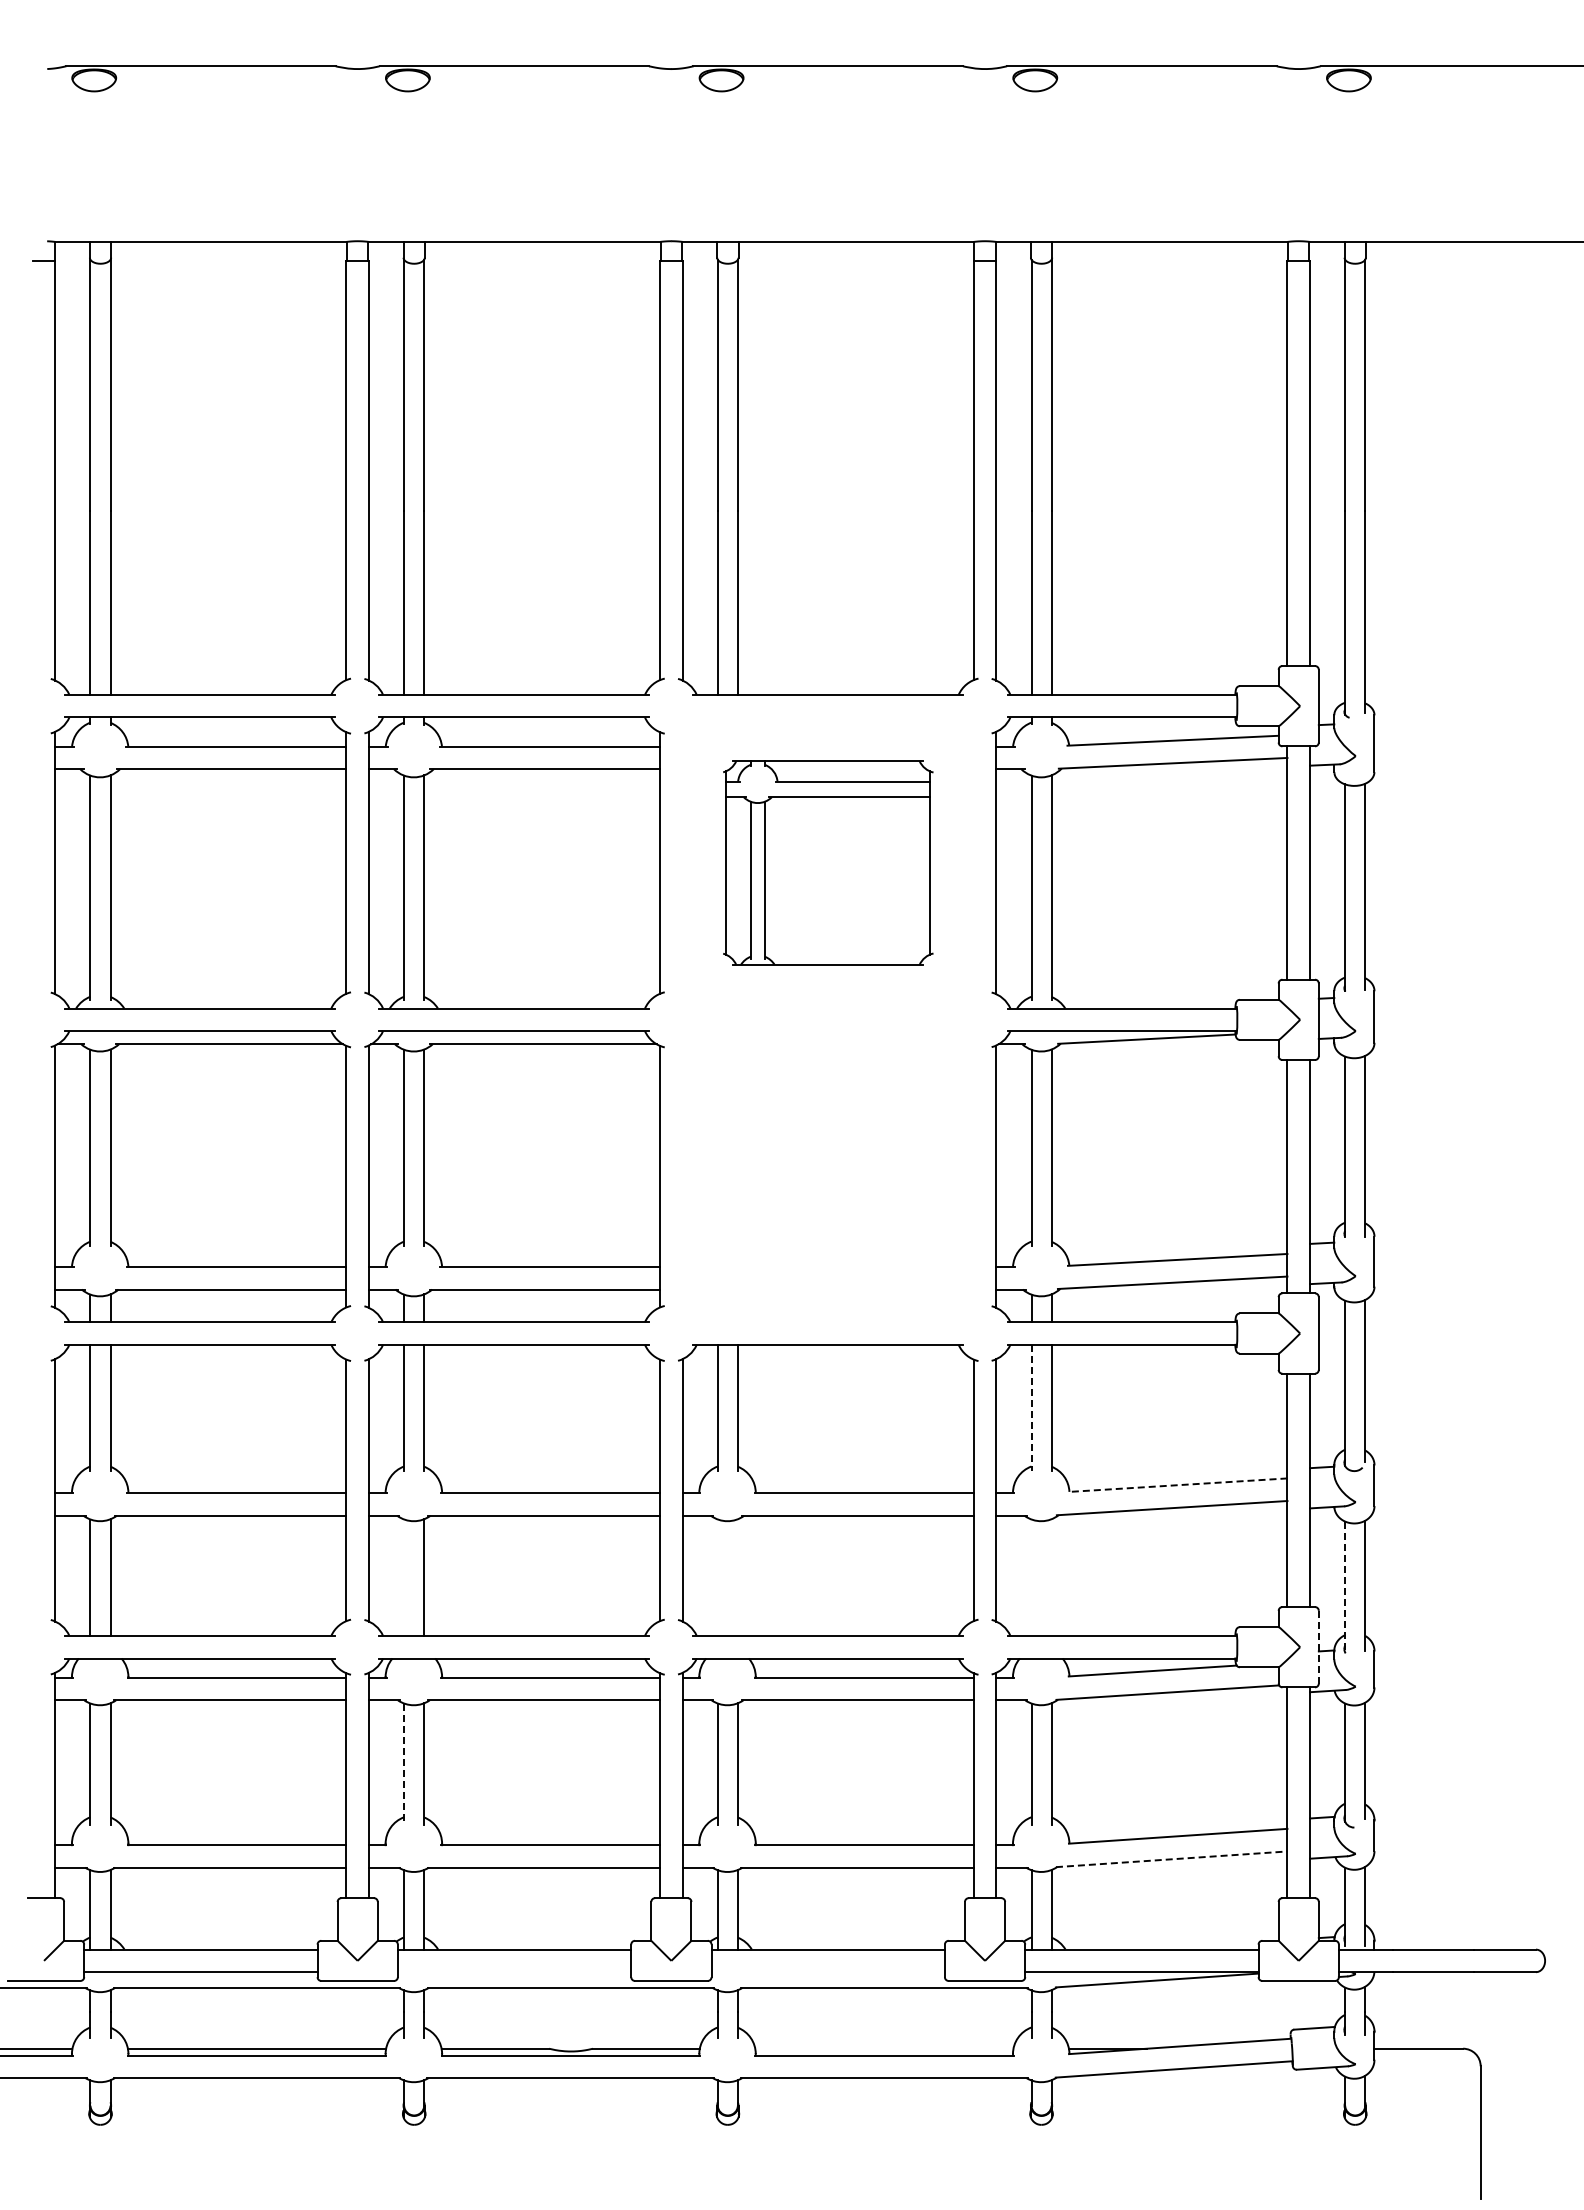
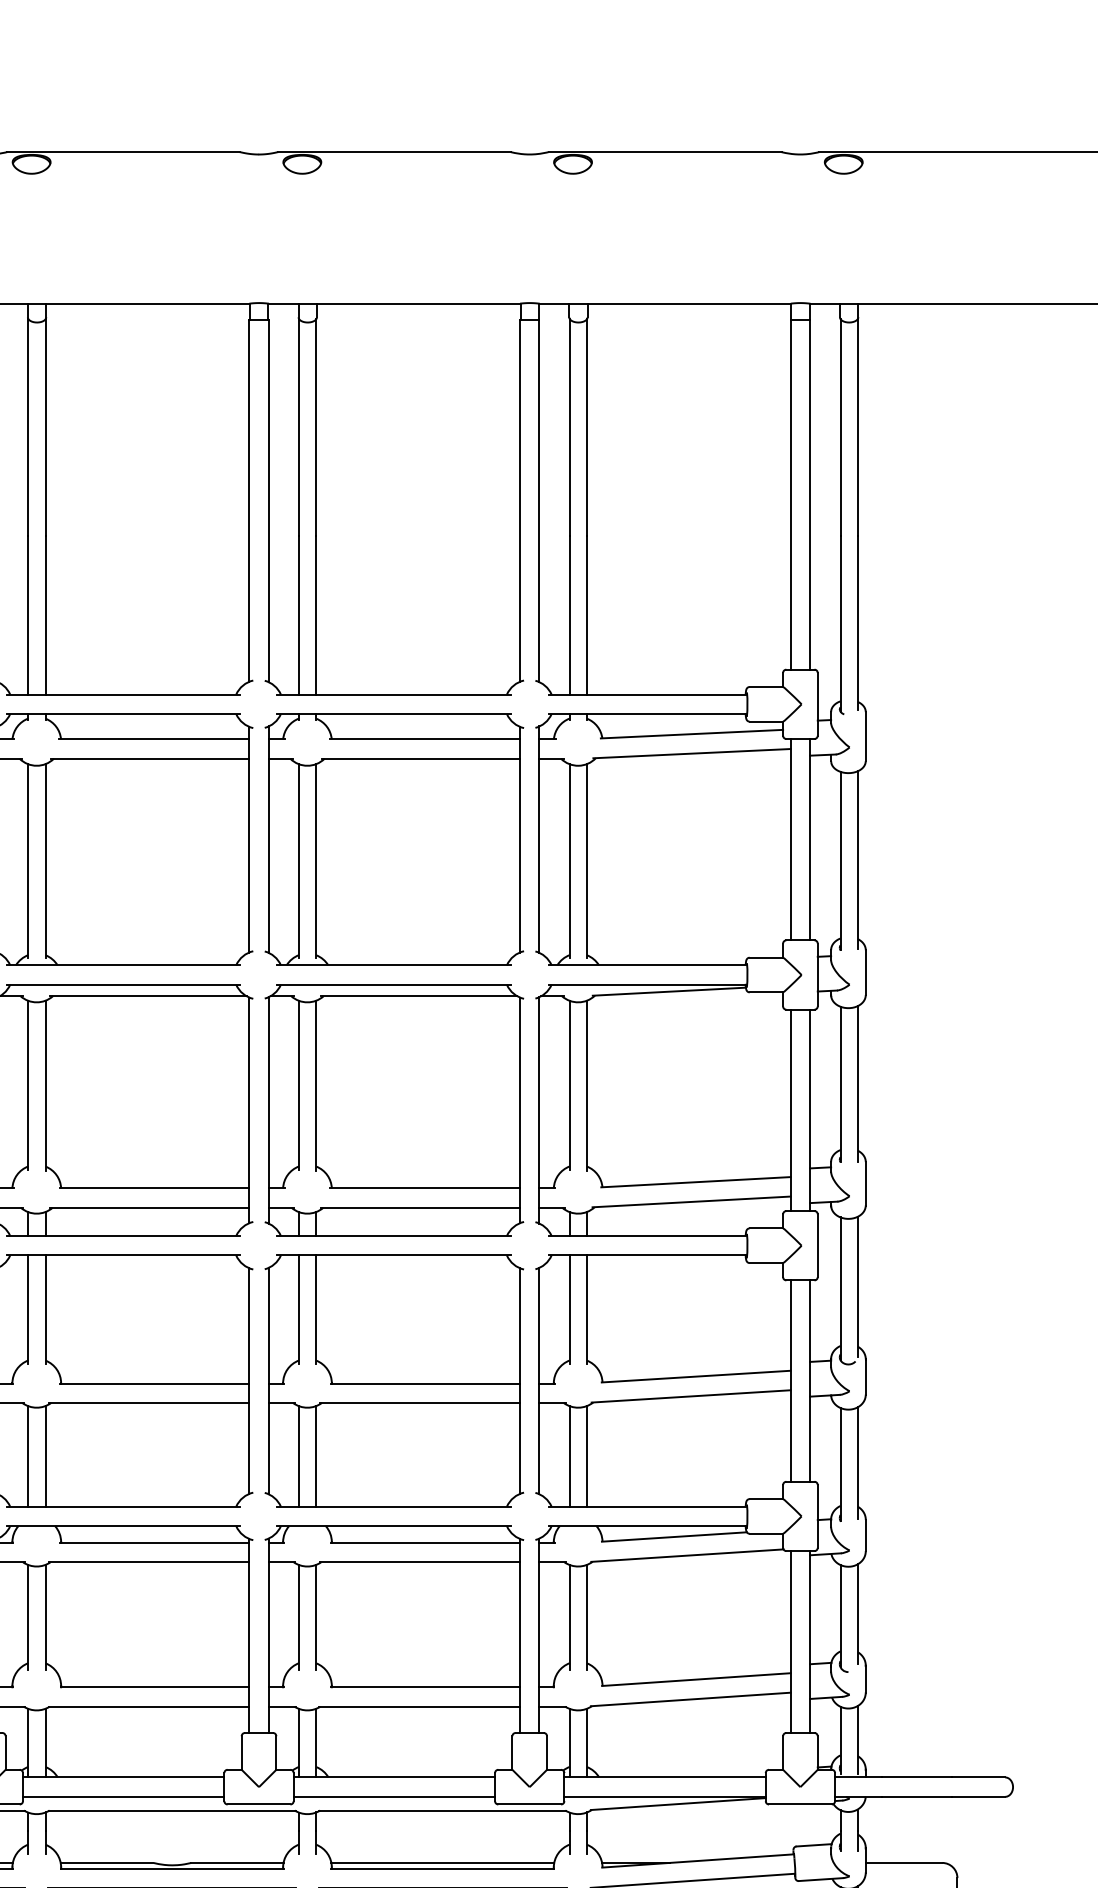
part: (828, 862) -> (394, 839), size x1.43
part: (828, 1176) -> (394, 1110), added
line: (1031, 1408) -> (569, 1310), dashed -> solid
line: (1177, 1485) -> (695, 1376), dashed -> solid
line: (404, 1577) -> (28, 1456), added
line: (717, 1577) -> (298, 1456), added
line: (737, 1577) -> (316, 1456), added
line: (1031, 1577) -> (569, 1456), added
line: (1051, 1577) -> (587, 1456), added
line: (1345, 1587) -> (840, 1464), dashed -> solid
line: (1318, 1646) -> (817, 1515), dashed -> solid
line: (404, 1764) -> (28, 1617), dashed -> solid
line: (1172, 1859) -> (691, 1699), dashed -> solid
line: (514, 1972) -> (123, 1797), added
line: (827, 1972) -> (393, 1797), added
line: (884, 2048) -> (442, 1862), added

